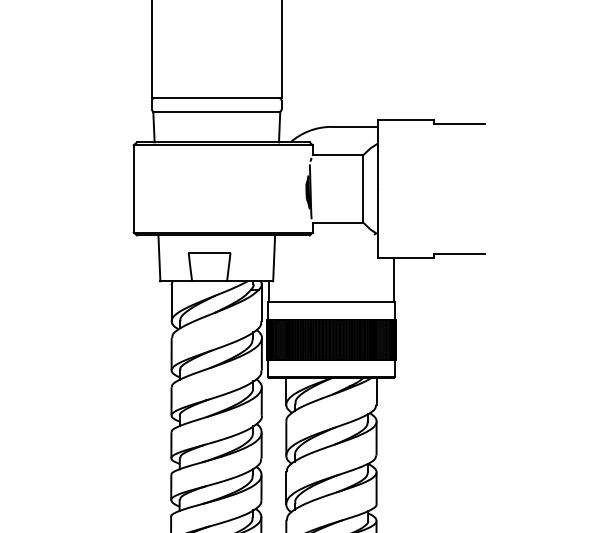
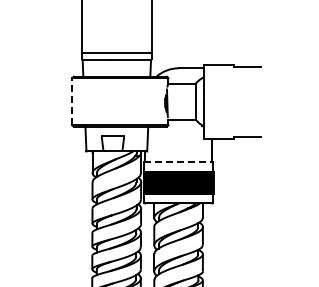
line: (134, 188) -> (72, 101), solid -> dashed
line: (331, 301) -> (178, 162), solid -> dashed

